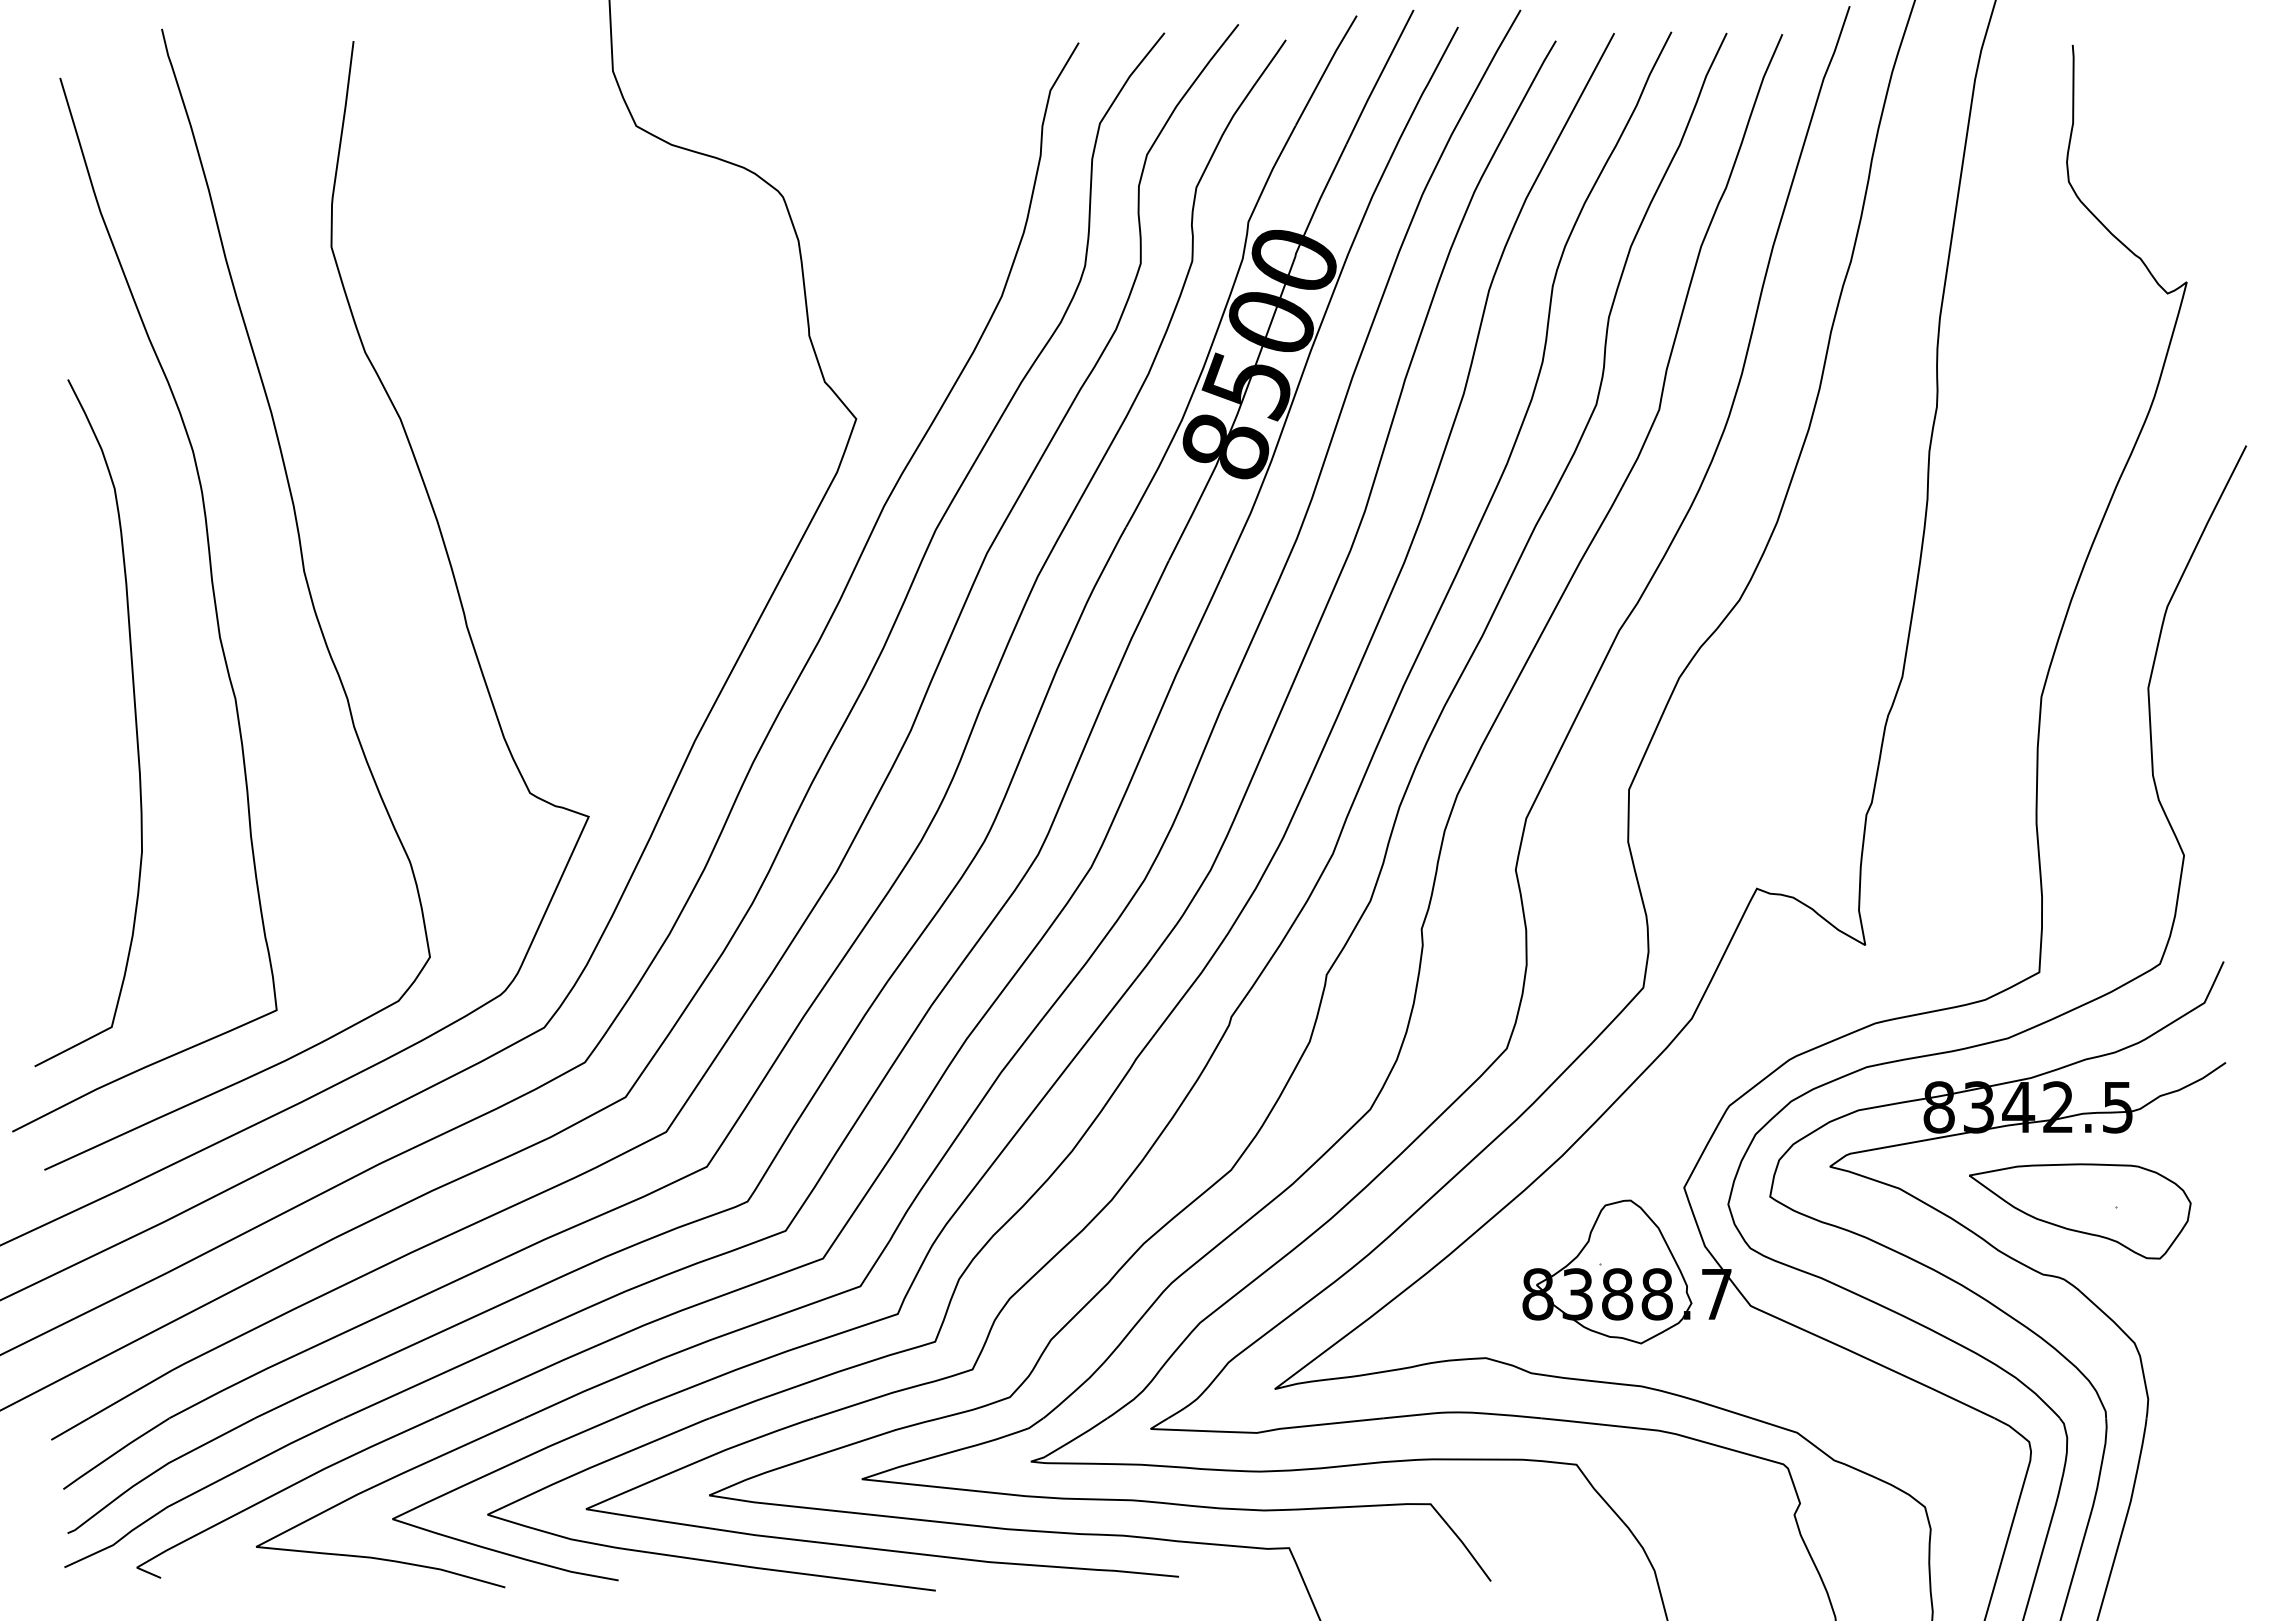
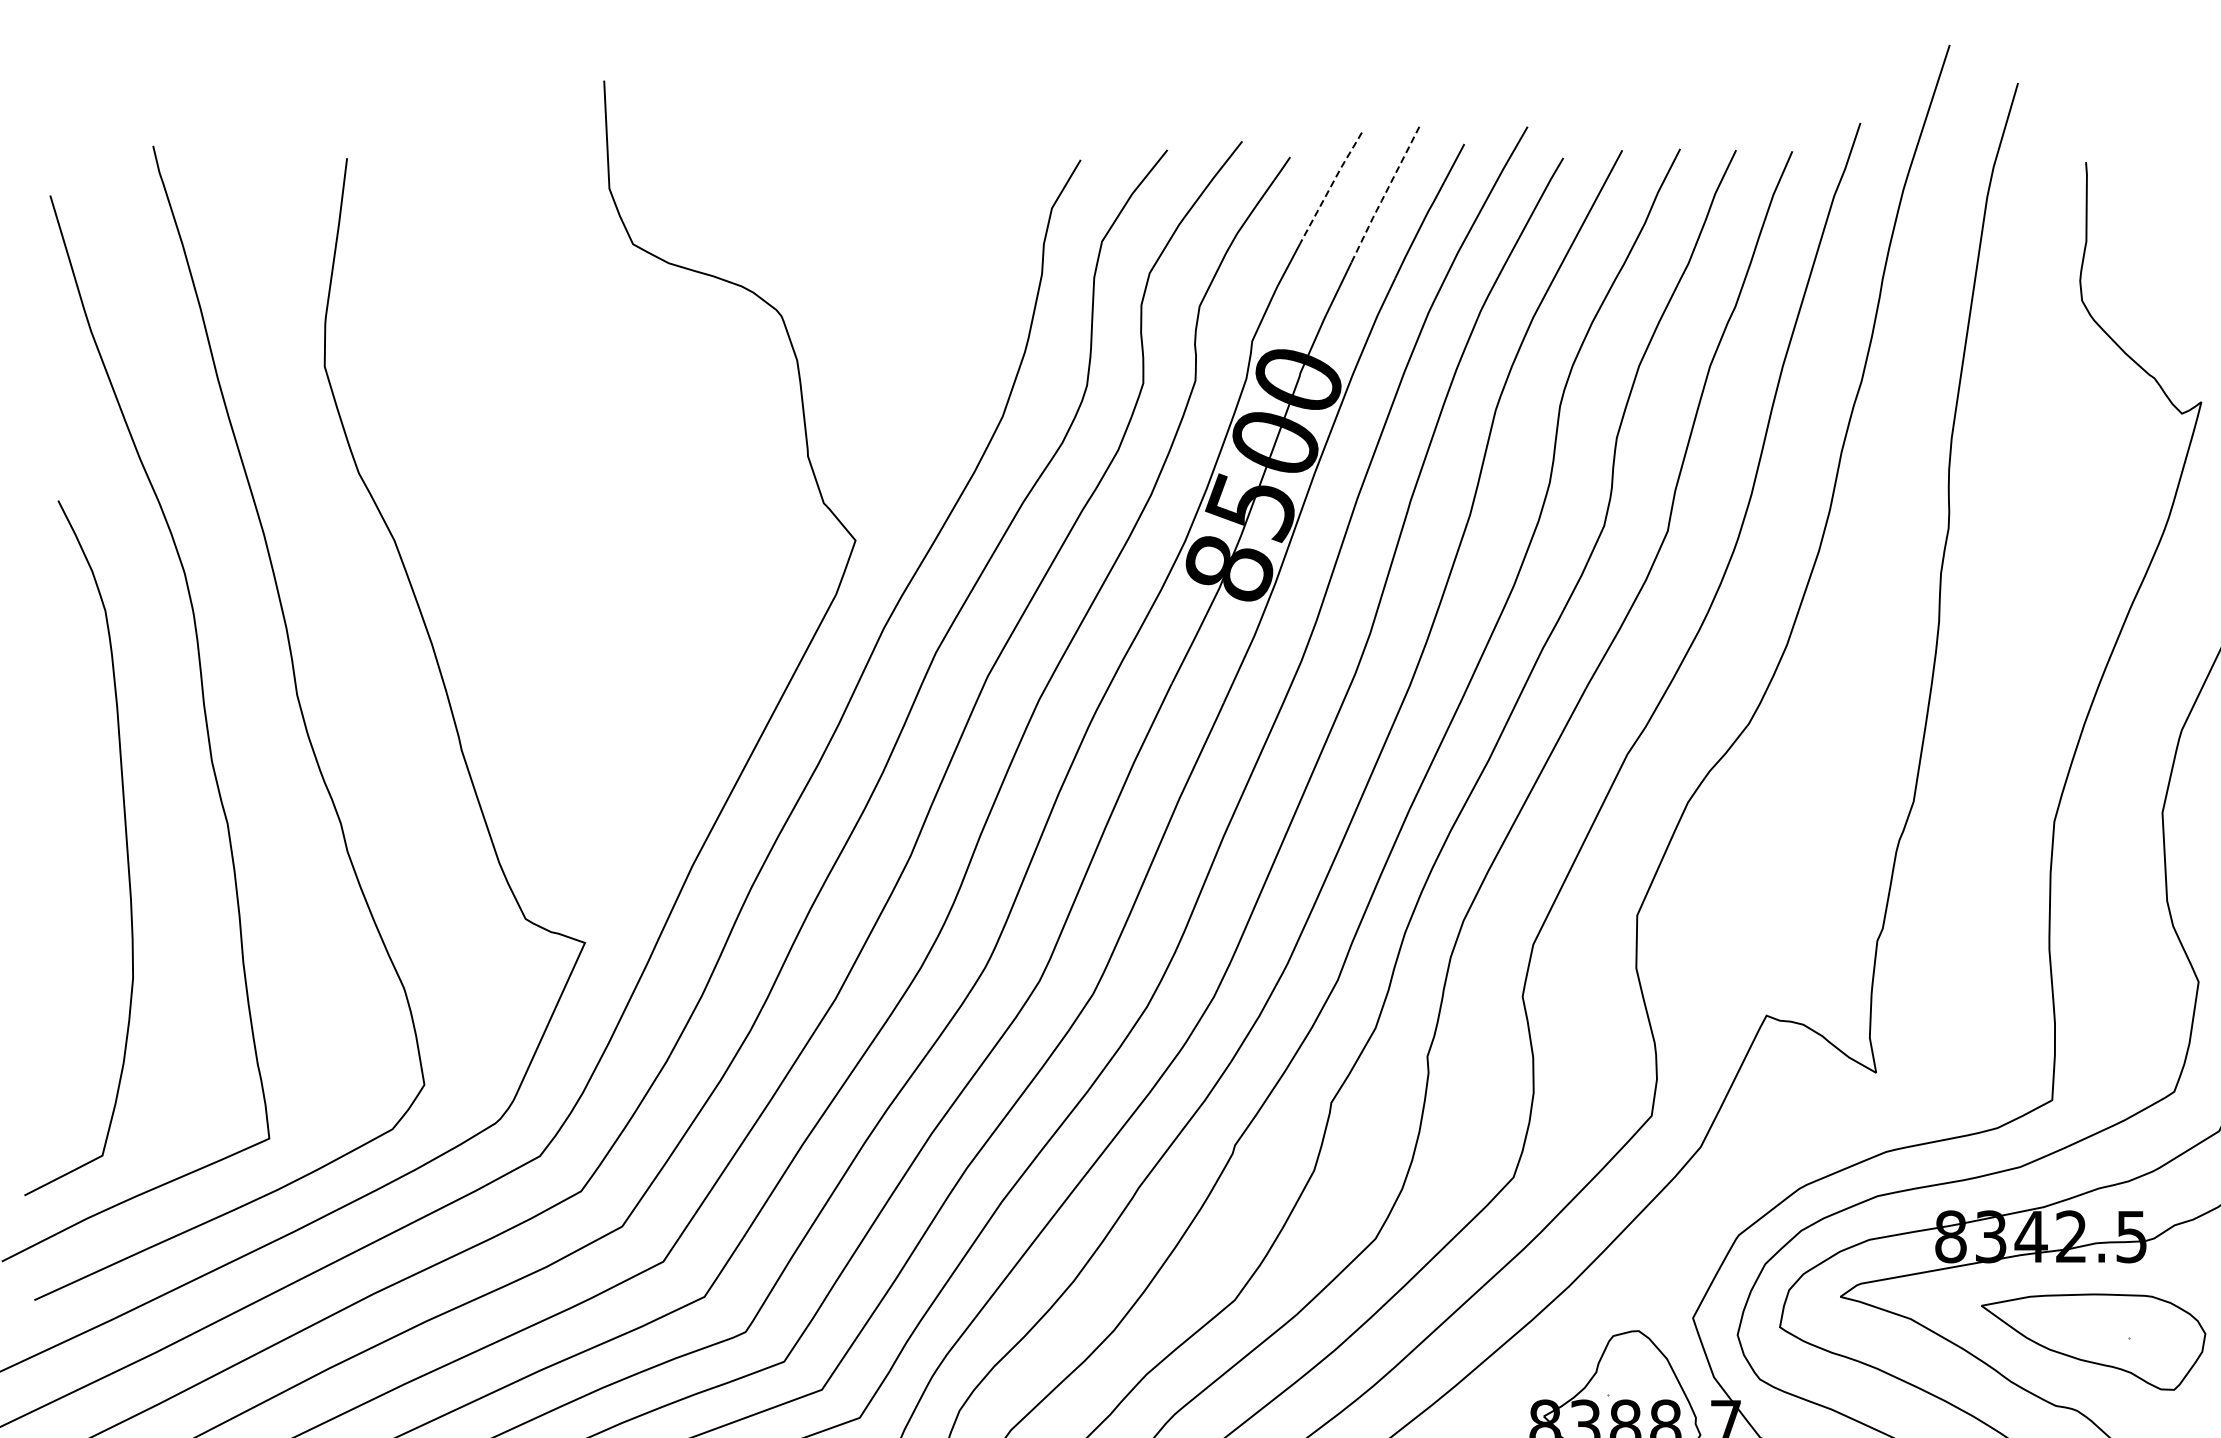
line: (1325, 70) -> (1330, 188), solid -> dashed
line: (1378, 78) -> (1383, 196), solid -> dashed

